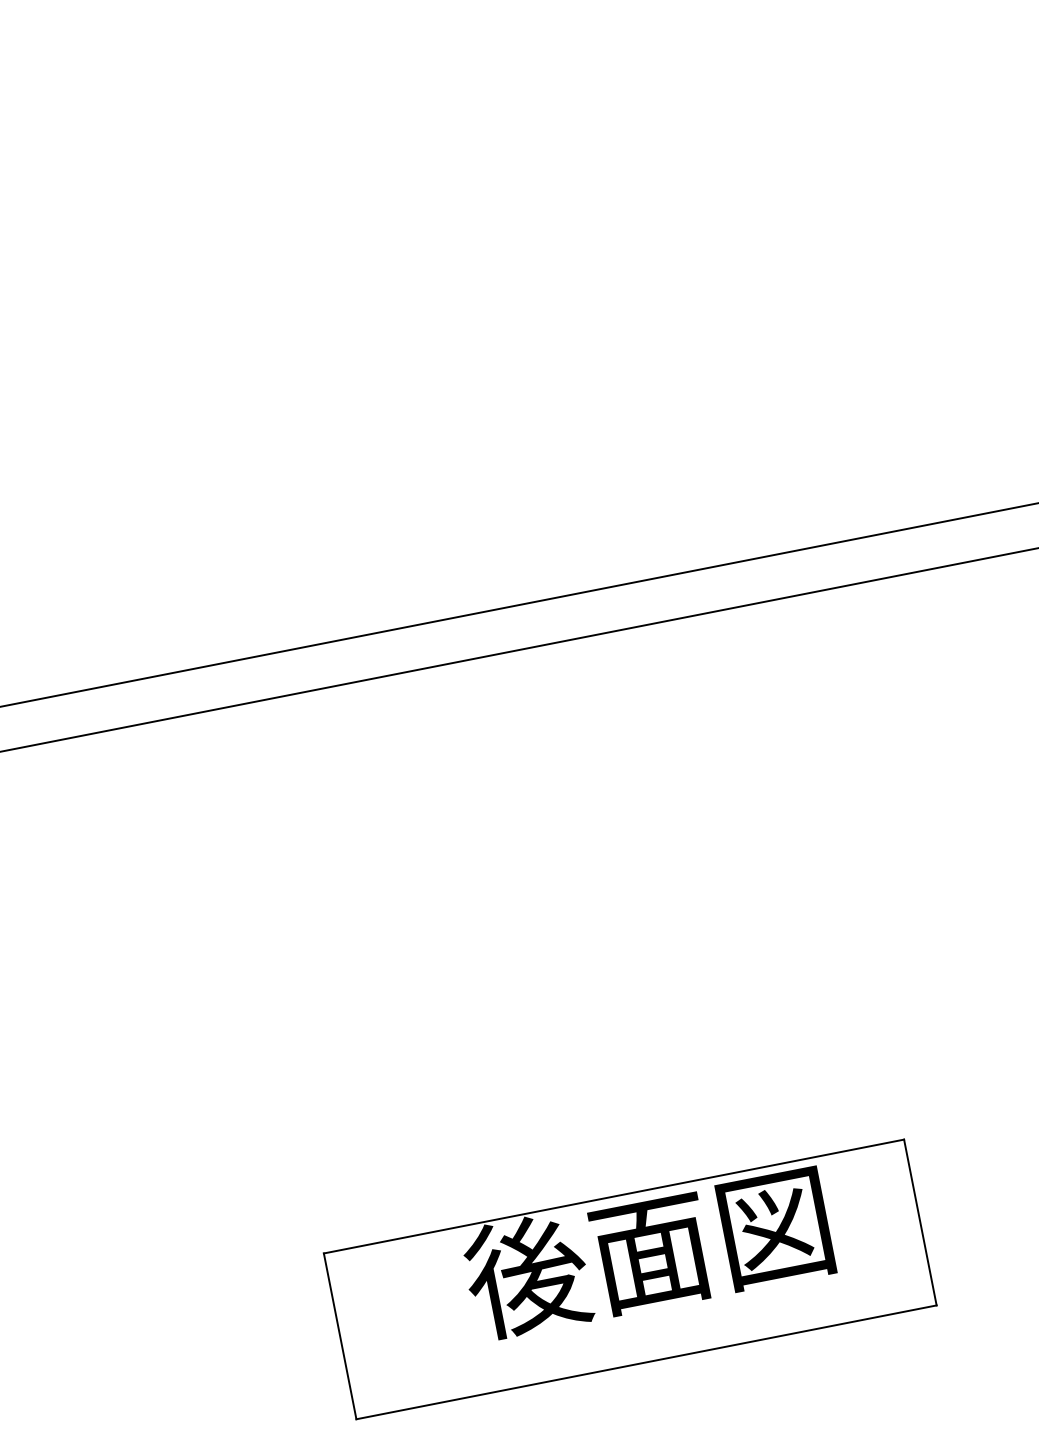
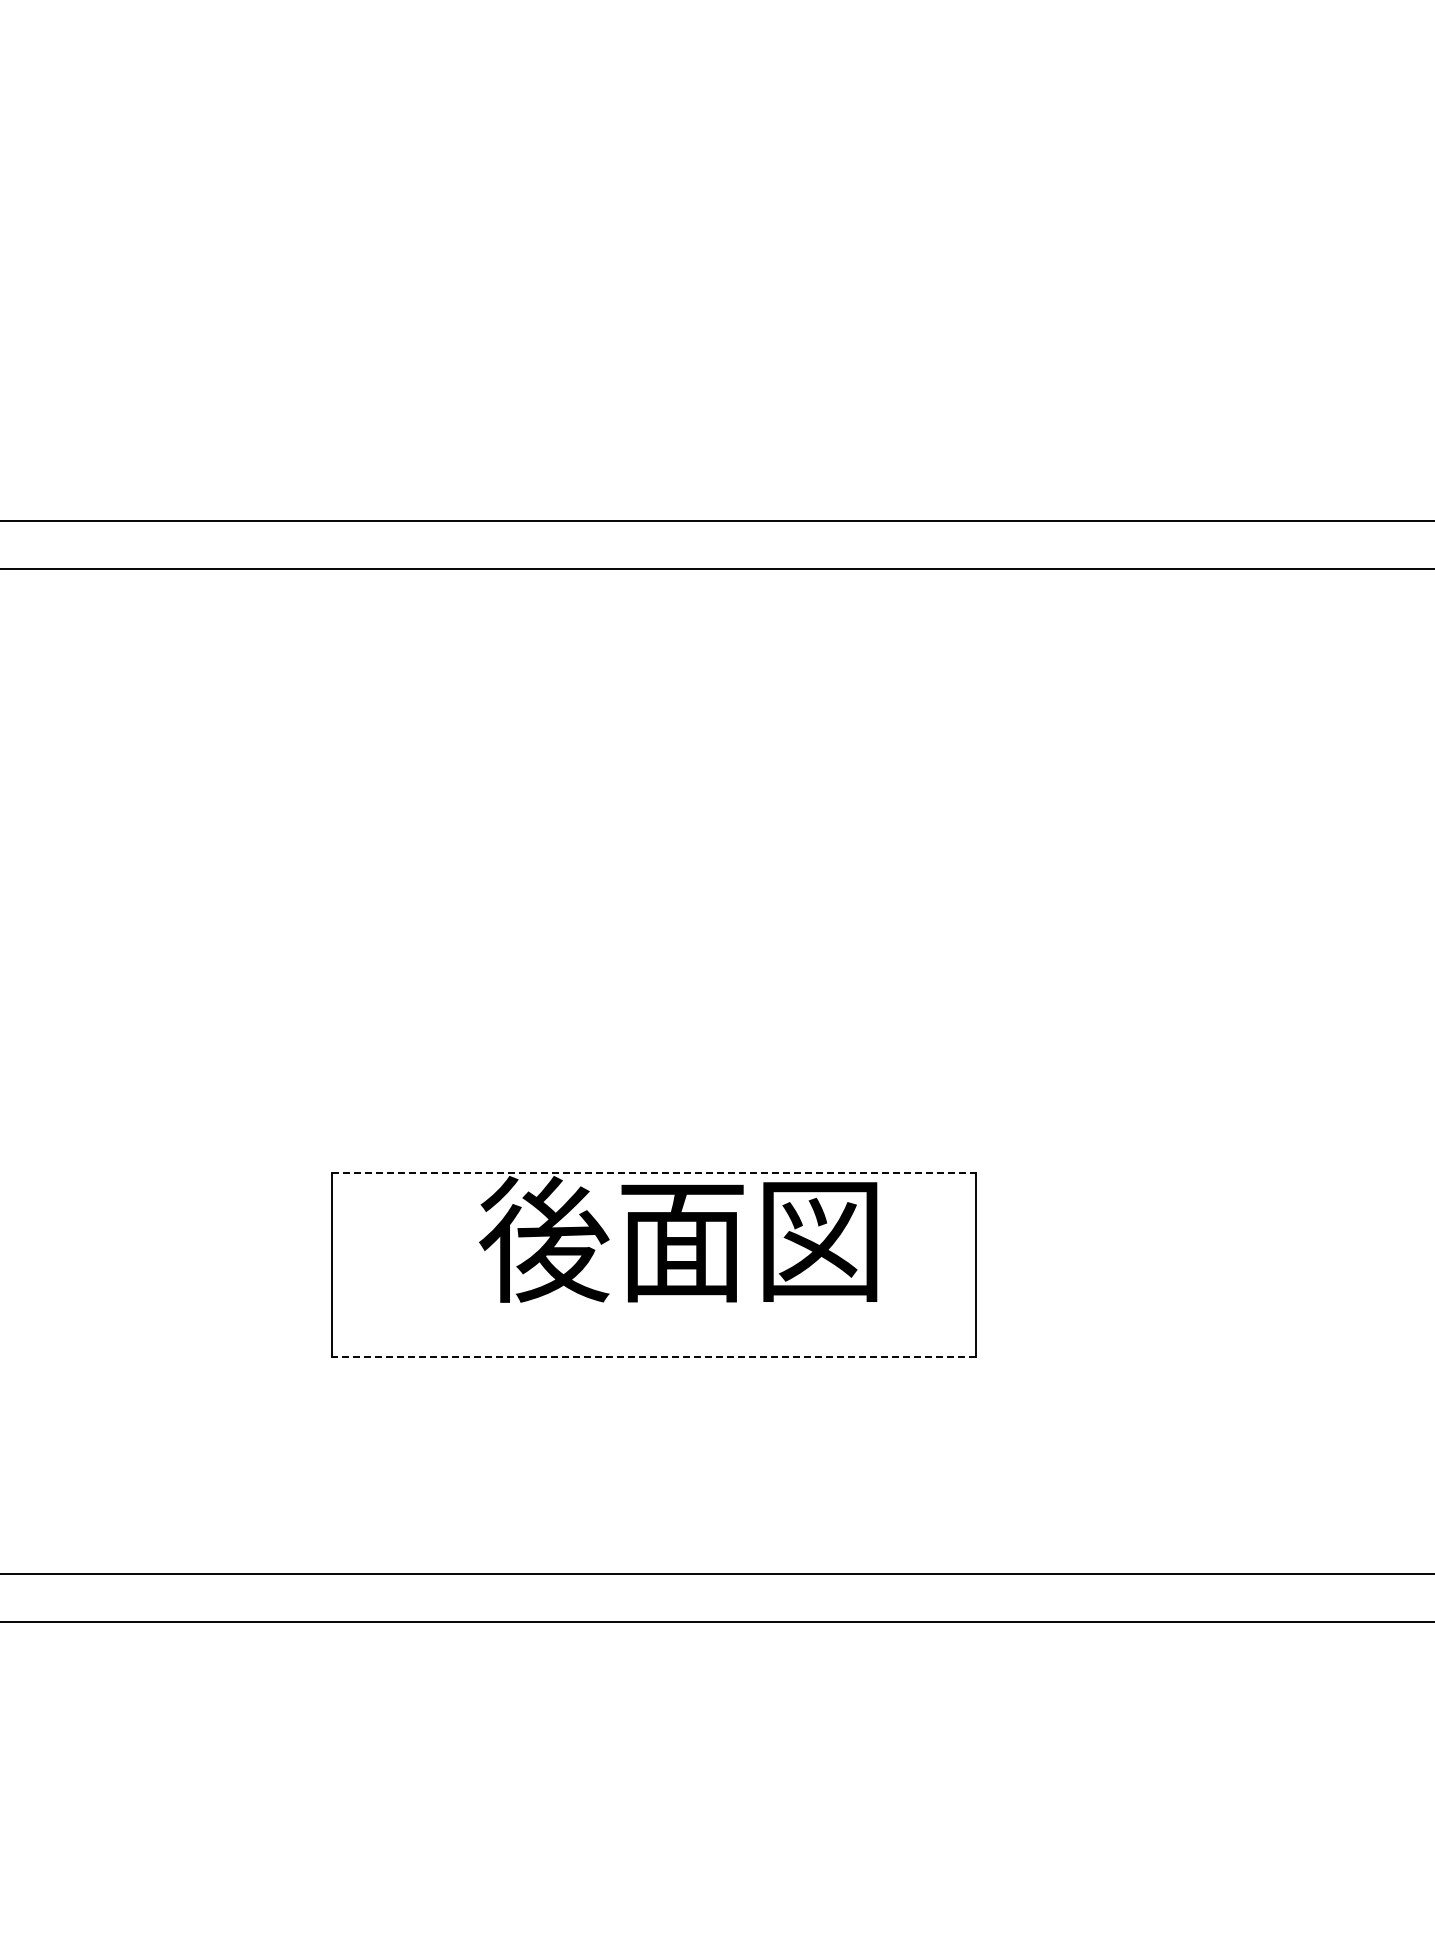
line: (614, 1196) -> (654, 1173), solid -> dashed
line: (646, 1362) -> (653, 1357), solid -> dashed

